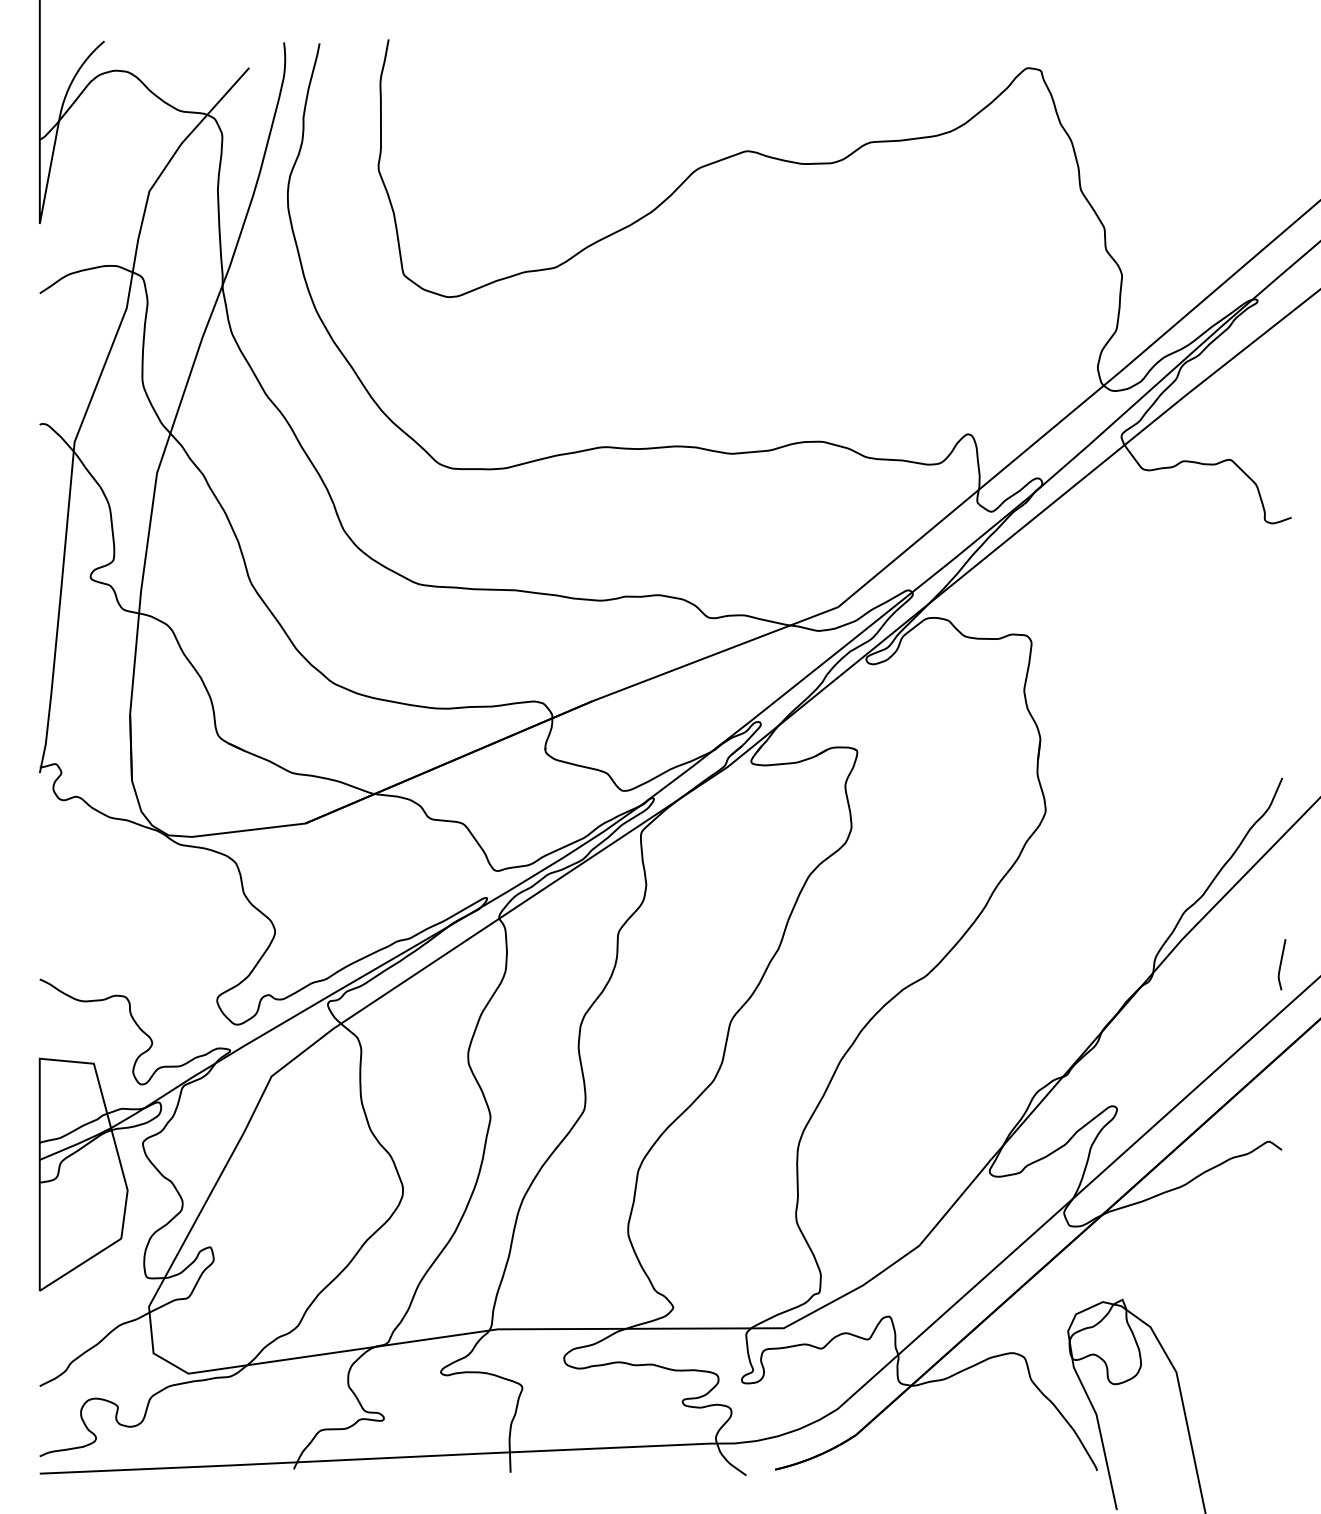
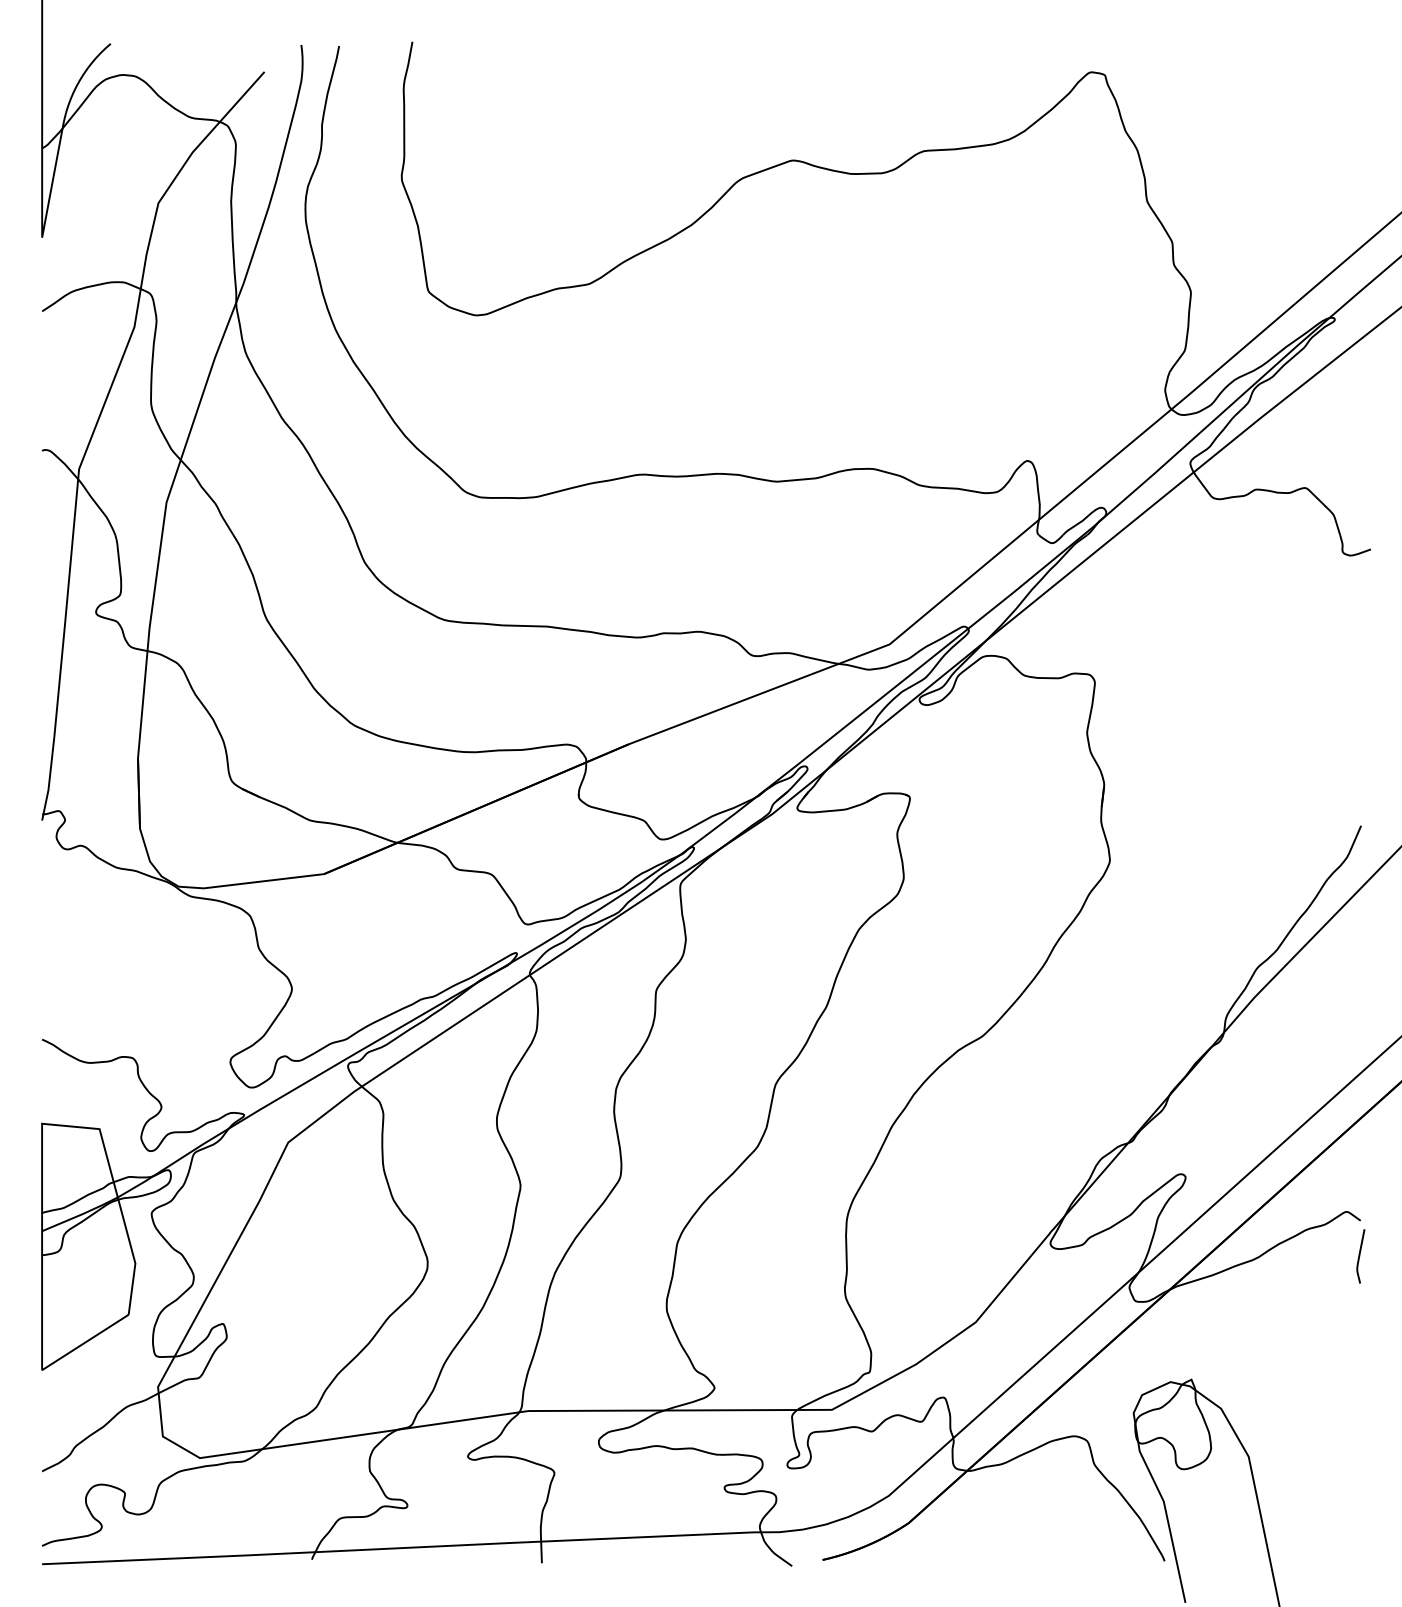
curve: (1281, 964) -> (1360, 1256), moved

